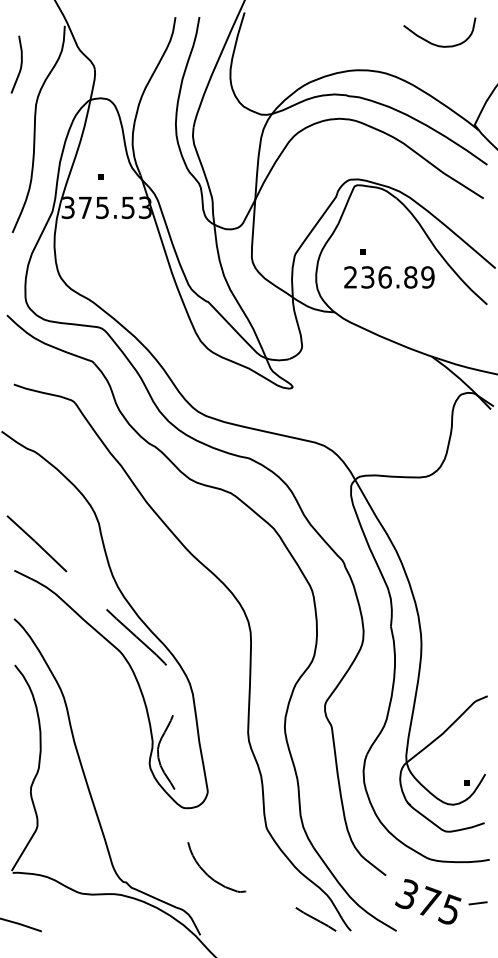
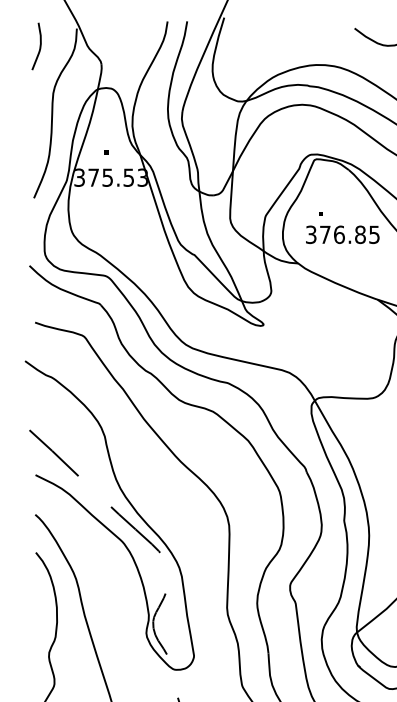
curve: (20, 64) -> (39, 46), moved
text: (389, 277) -> (342, 234), 236.89 -> 376.85

